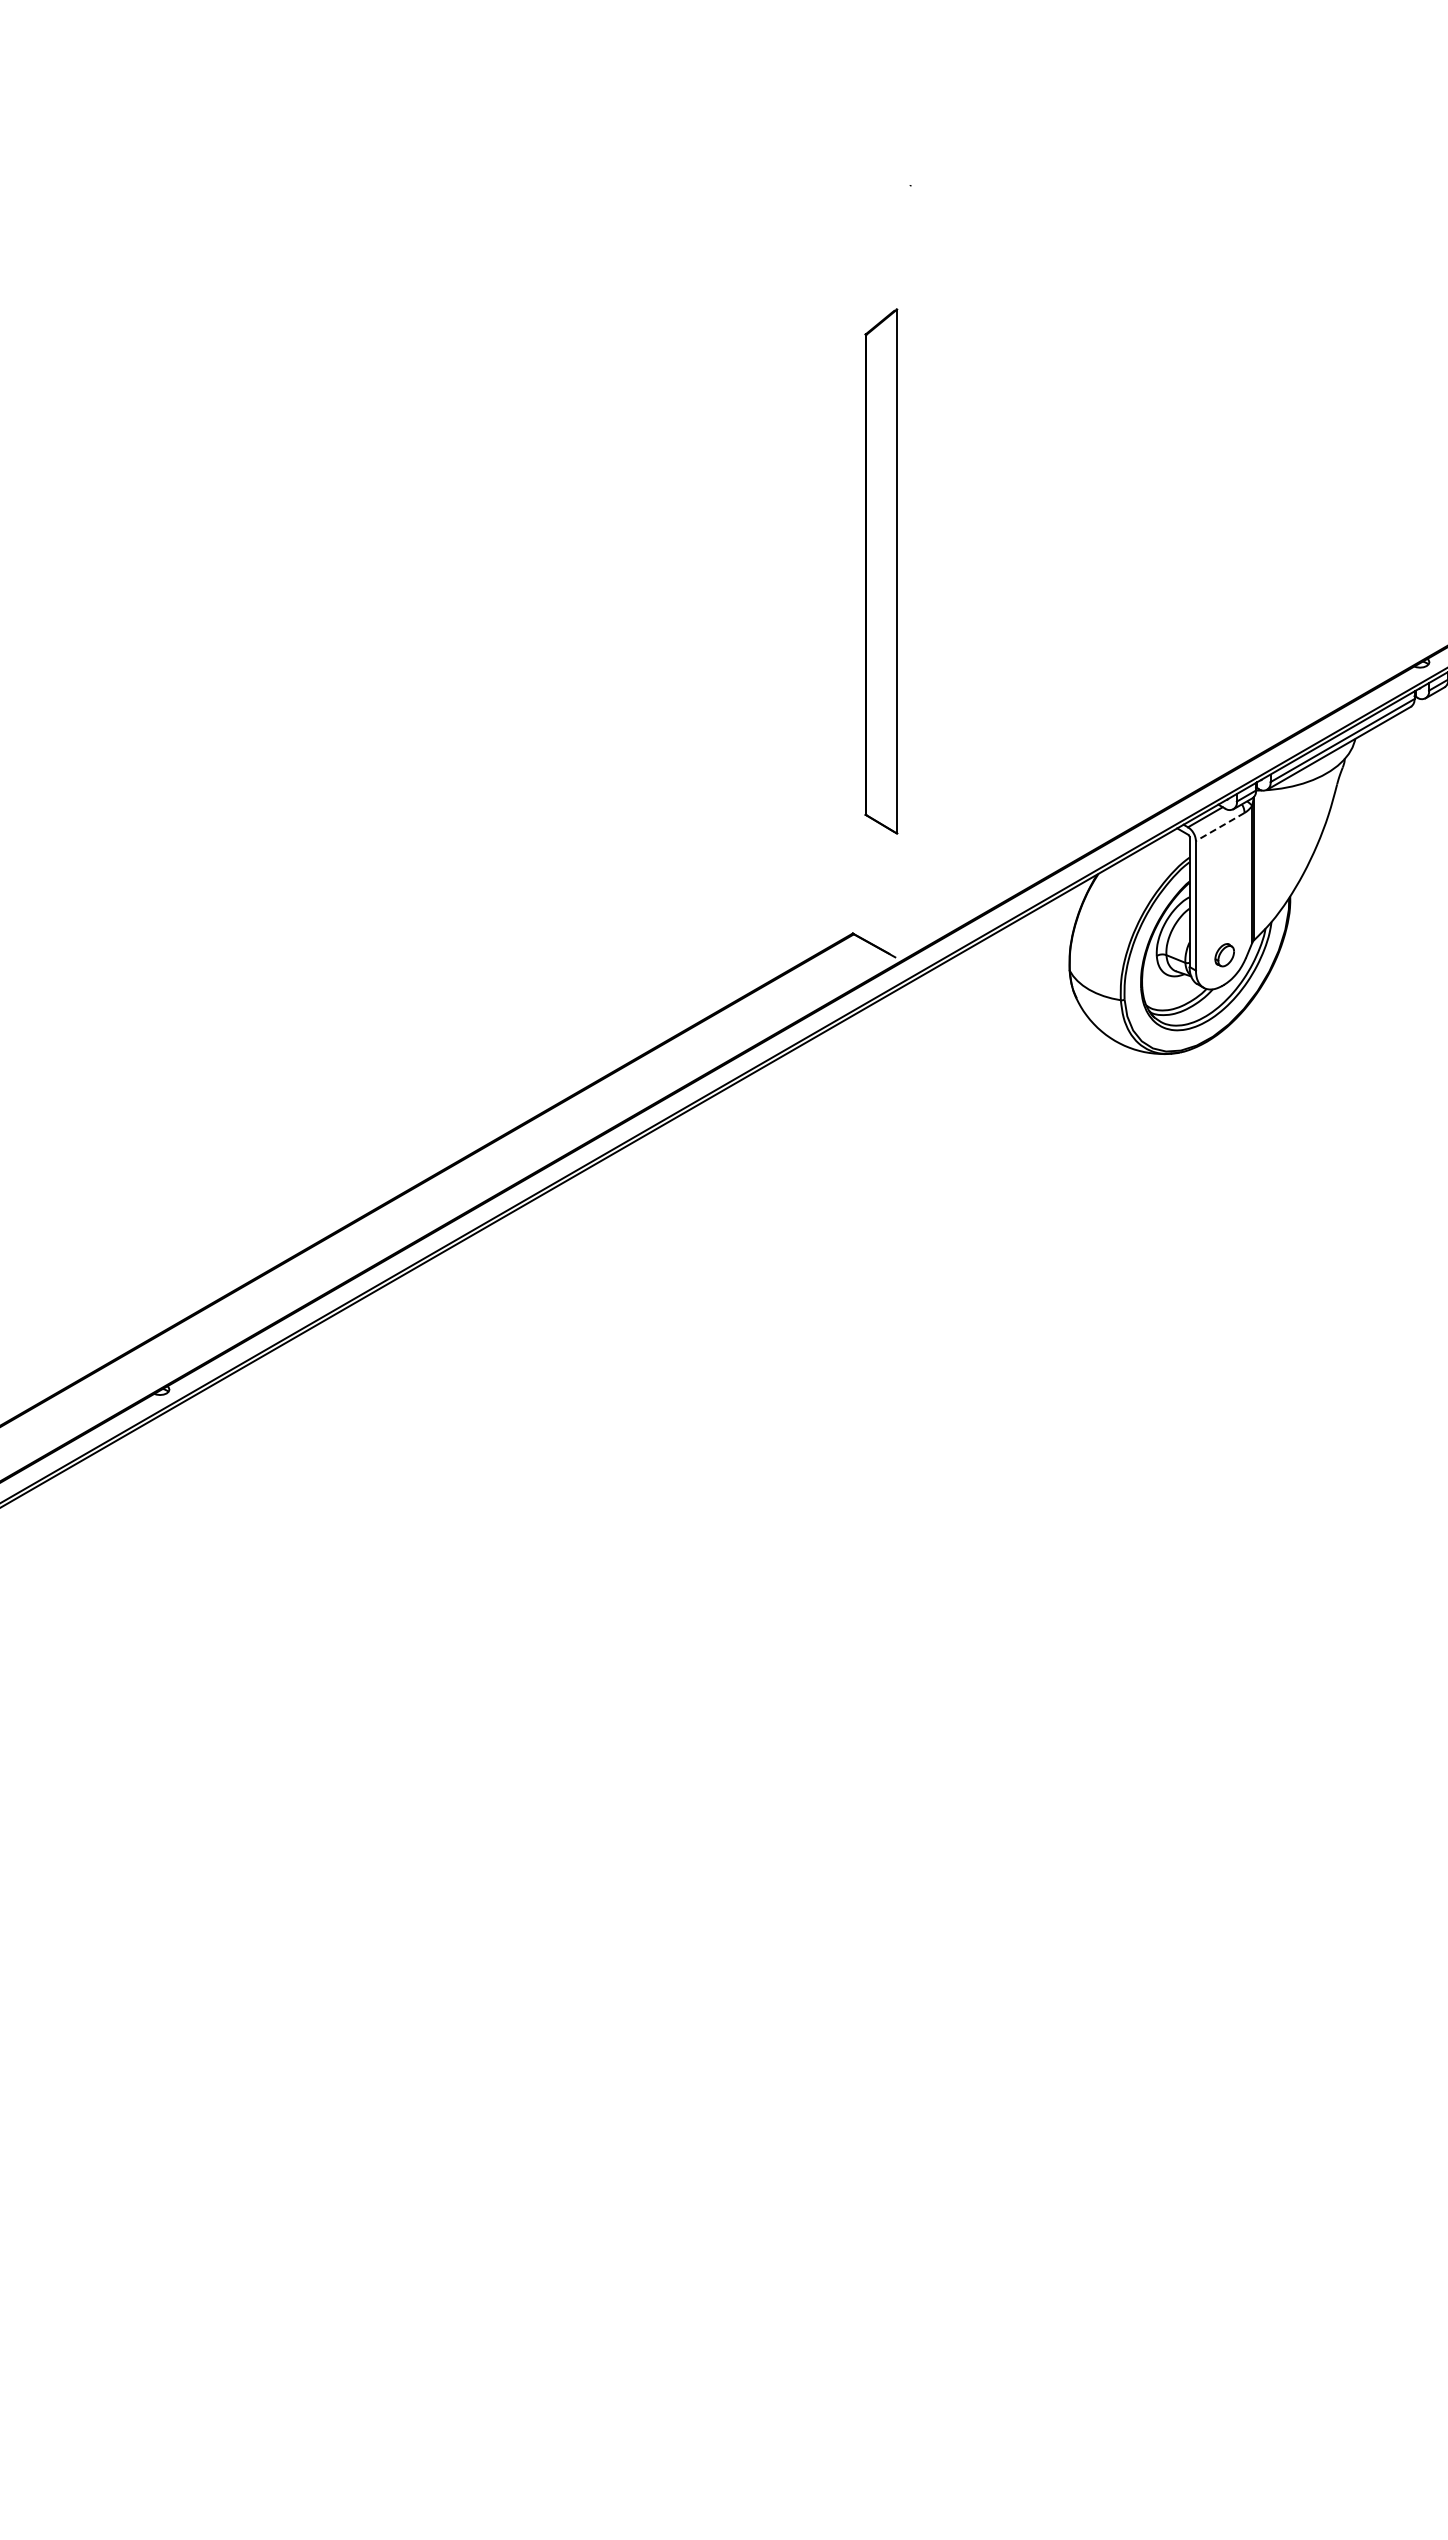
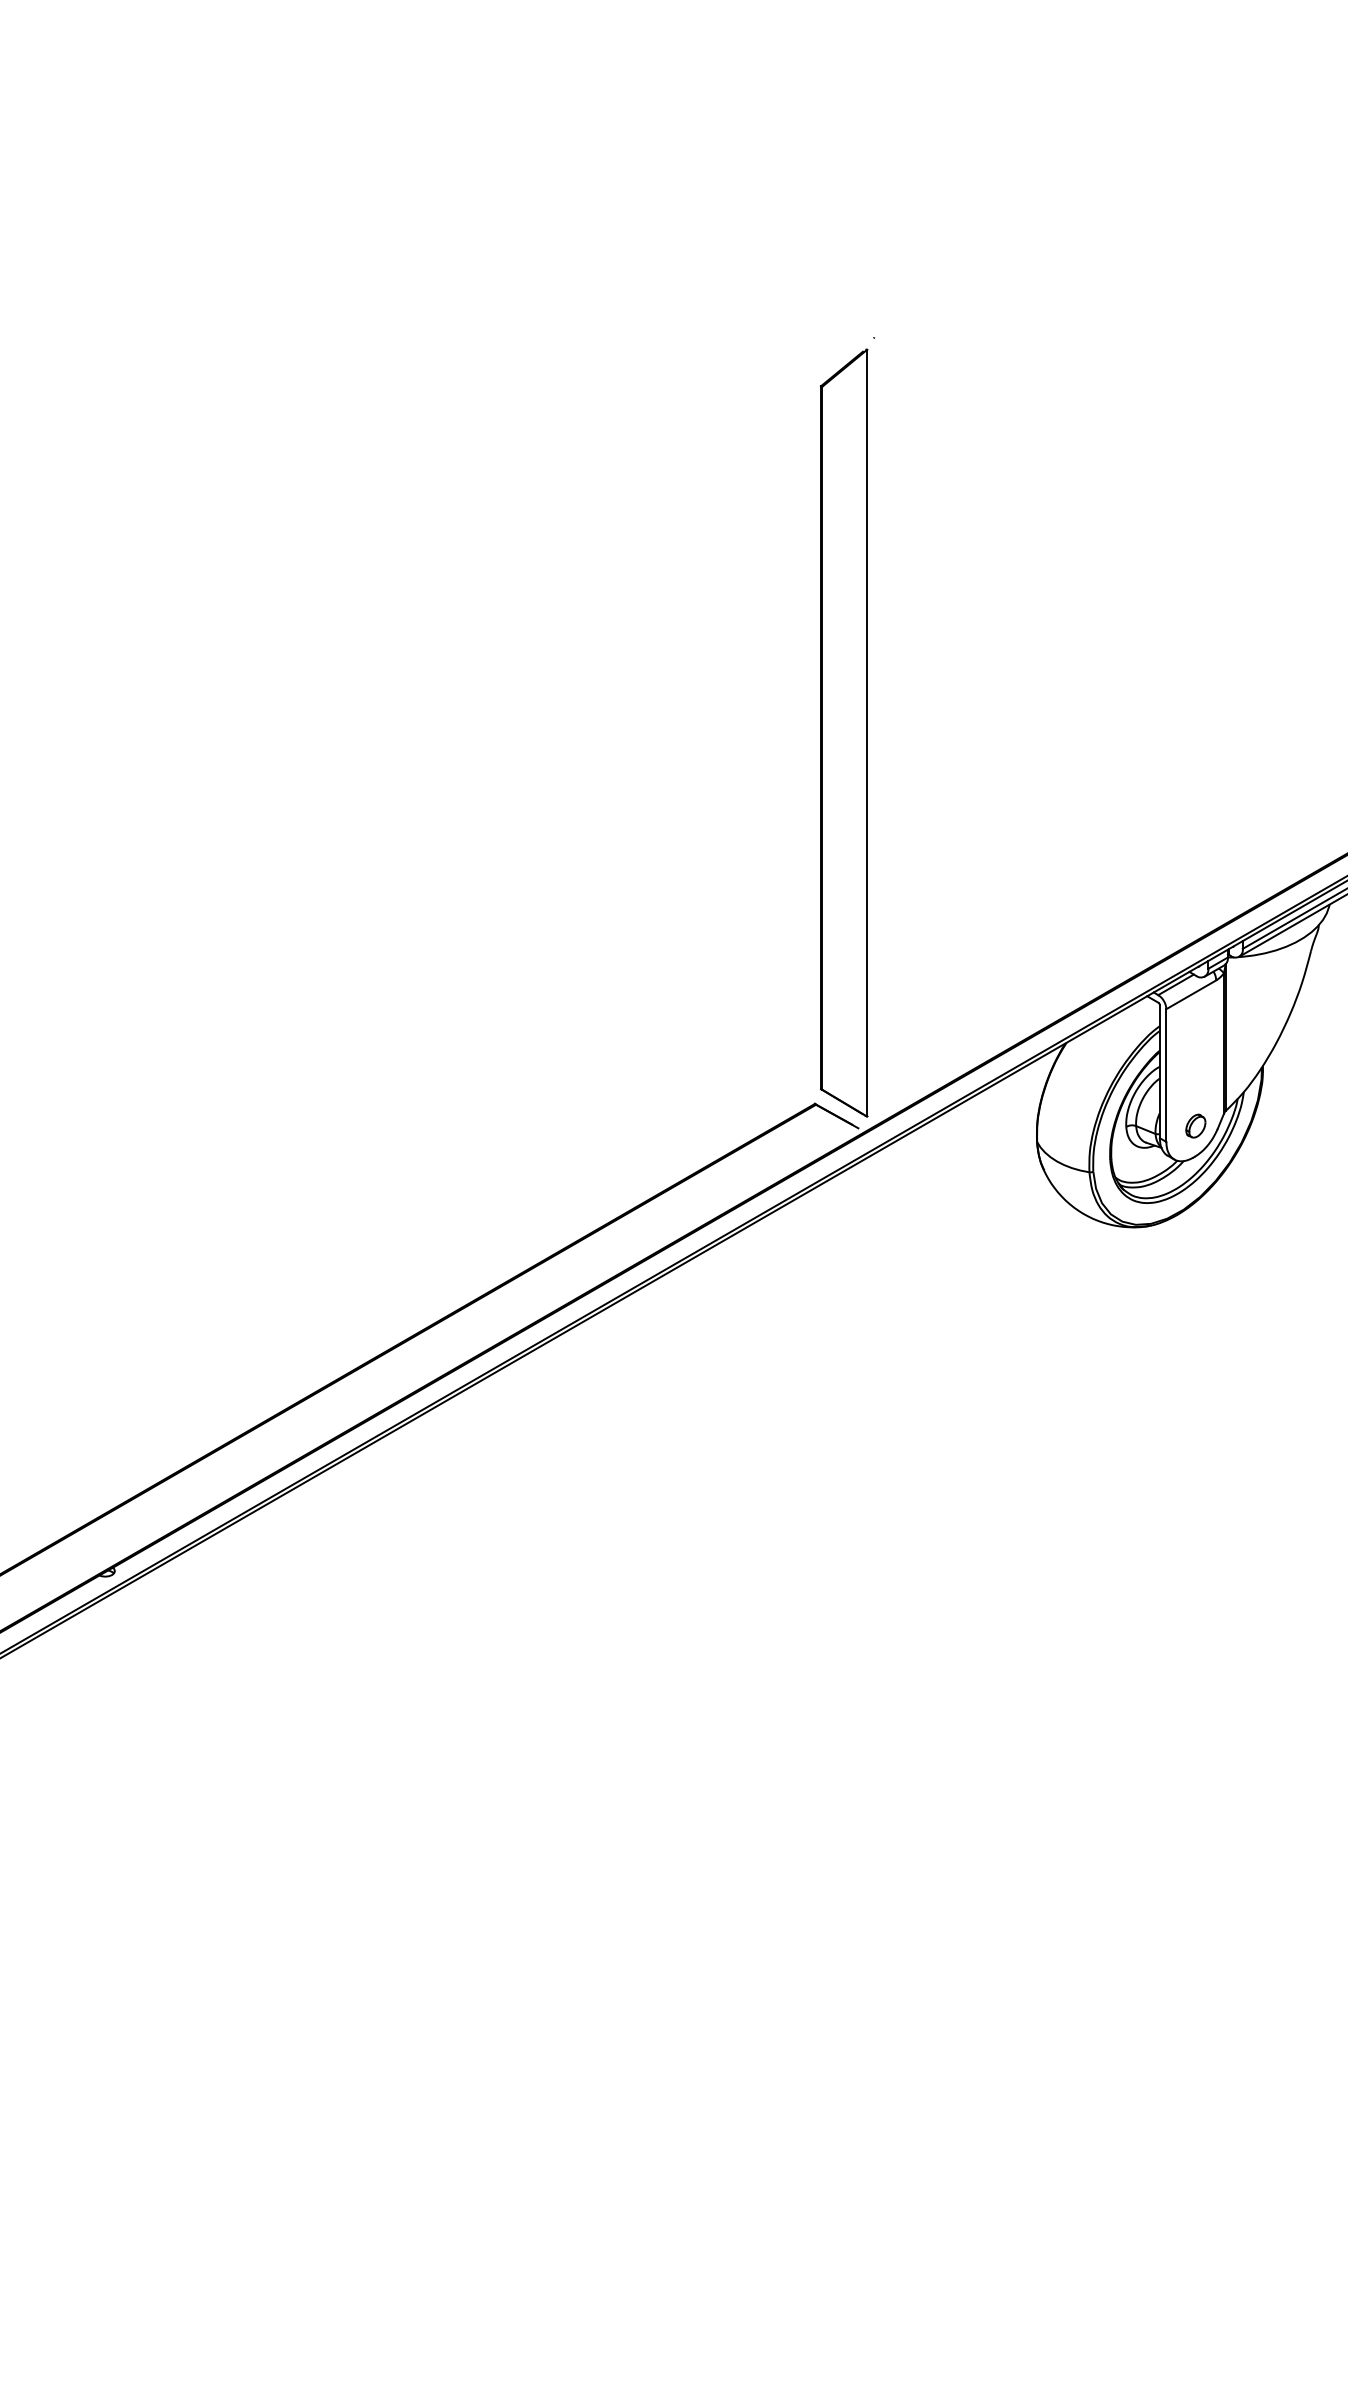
part: (881, 571) -> (844, 733), size x1.43
line: (1219, 827) -> (1190, 995), dashed -> solid

